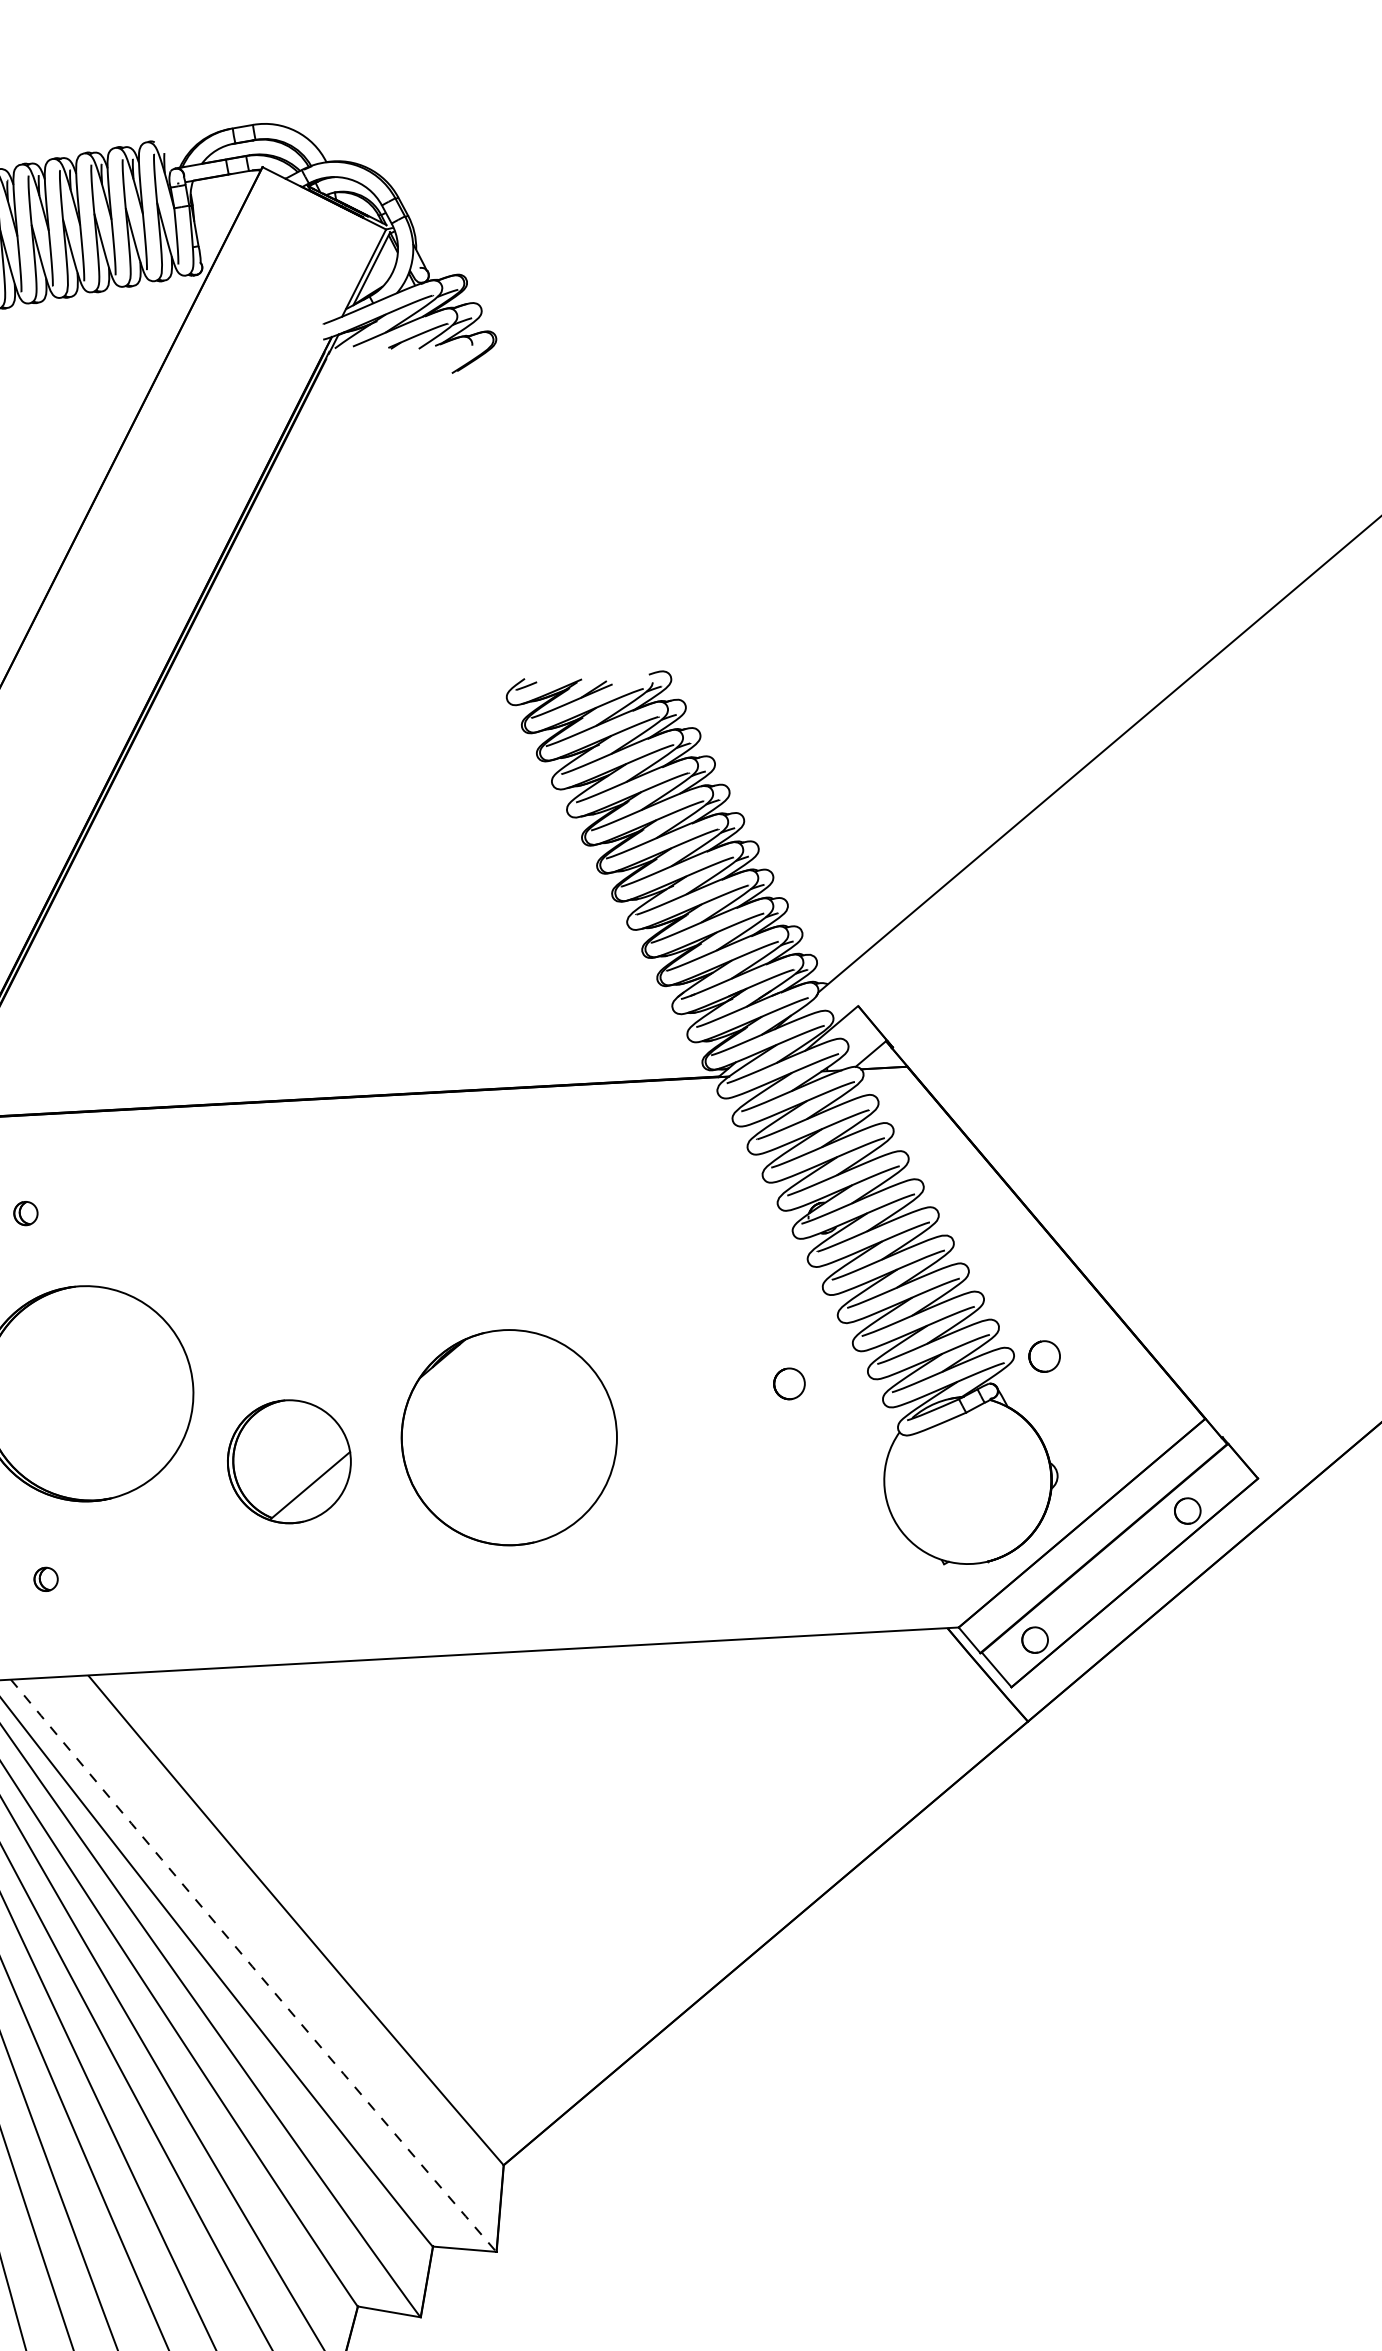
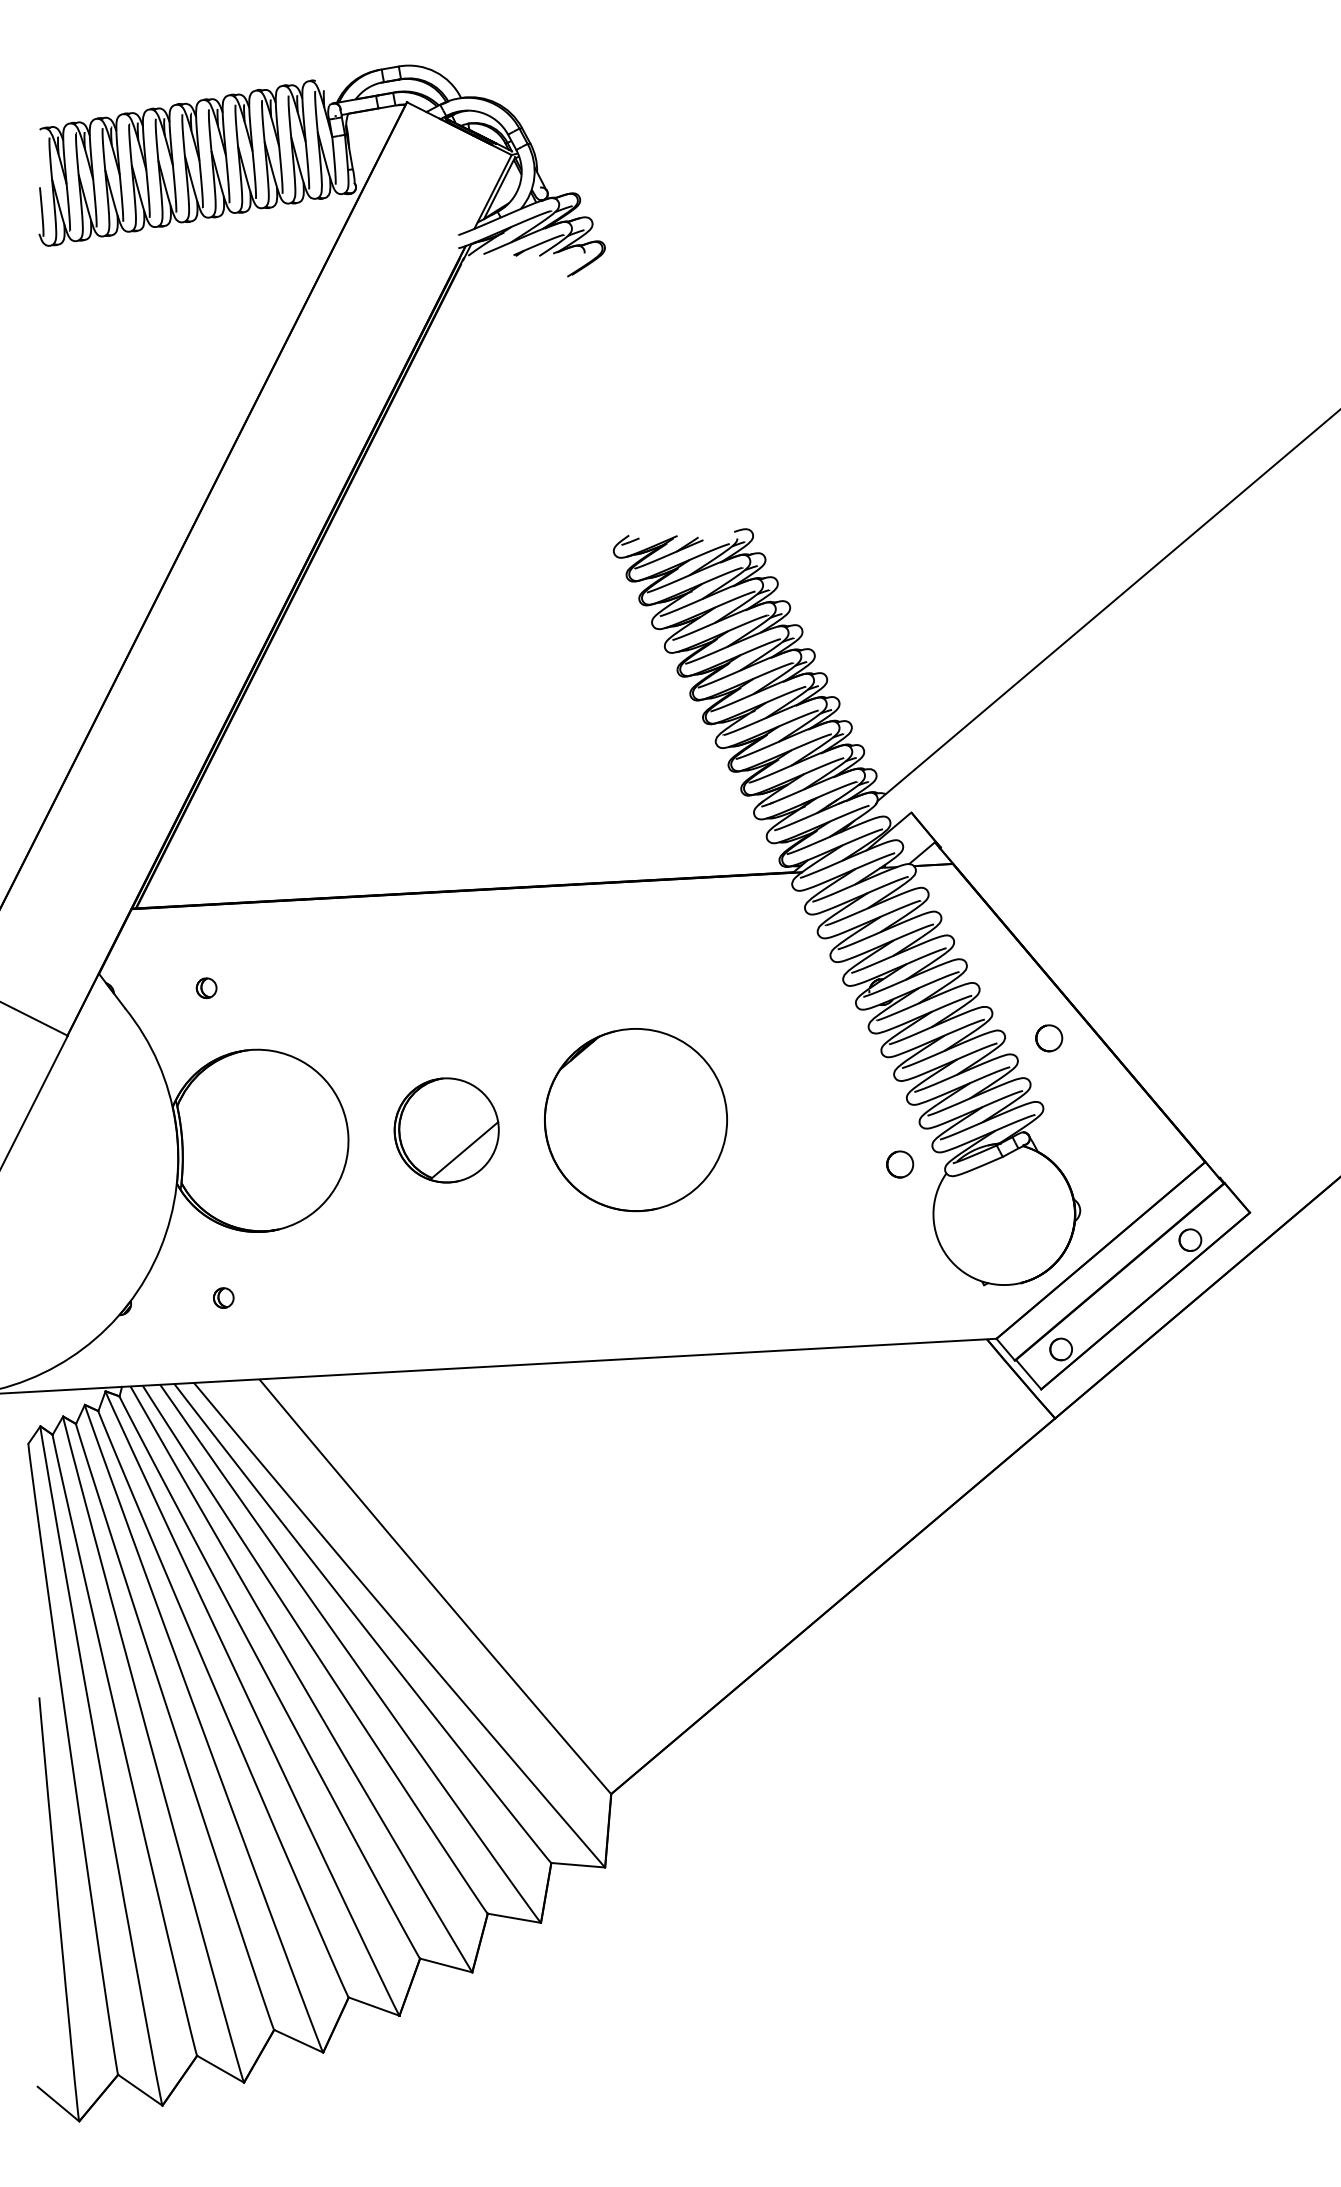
circle: (1044, 1356) -> (1049, 1038), moved
circle: (789, 1383) -> (900, 1164), moved
part: (508, 1438) -> (635, 1120), moved
part: (289, 1461) -> (446, 1130), moved
arc: (252, 1967) -> (398, 1626), dashed -> solid

